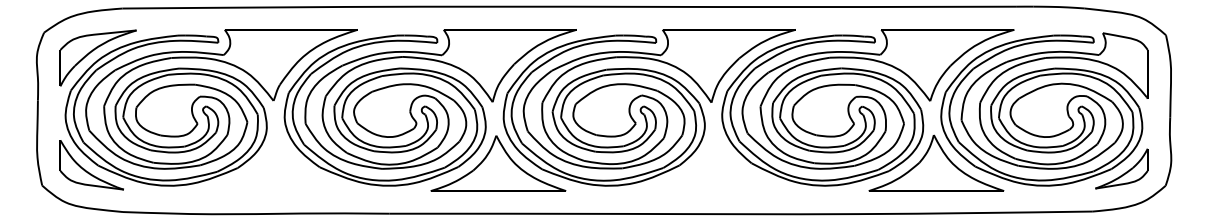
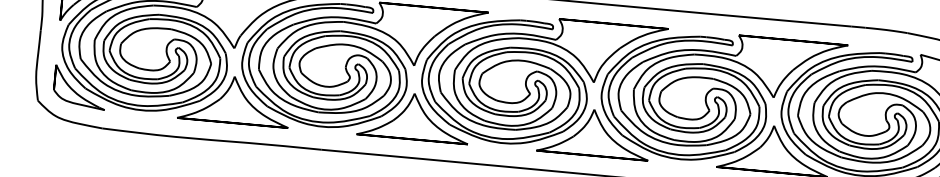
part: (279, 162) -> (234, 99), added
part: (717, 163) -> (594, 132), added

